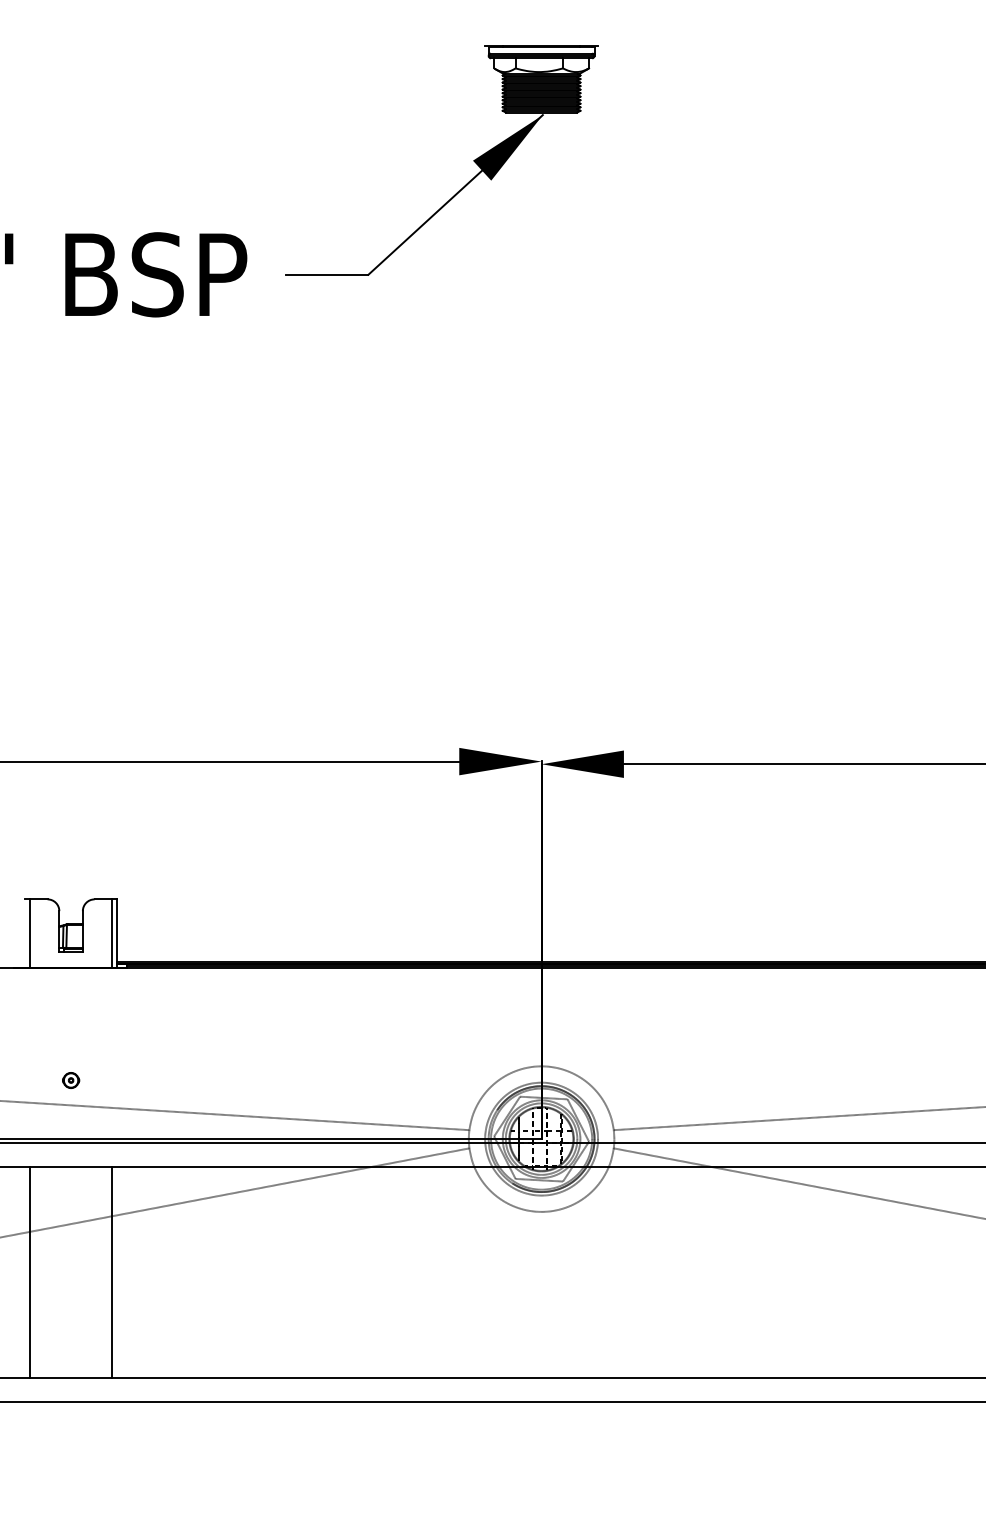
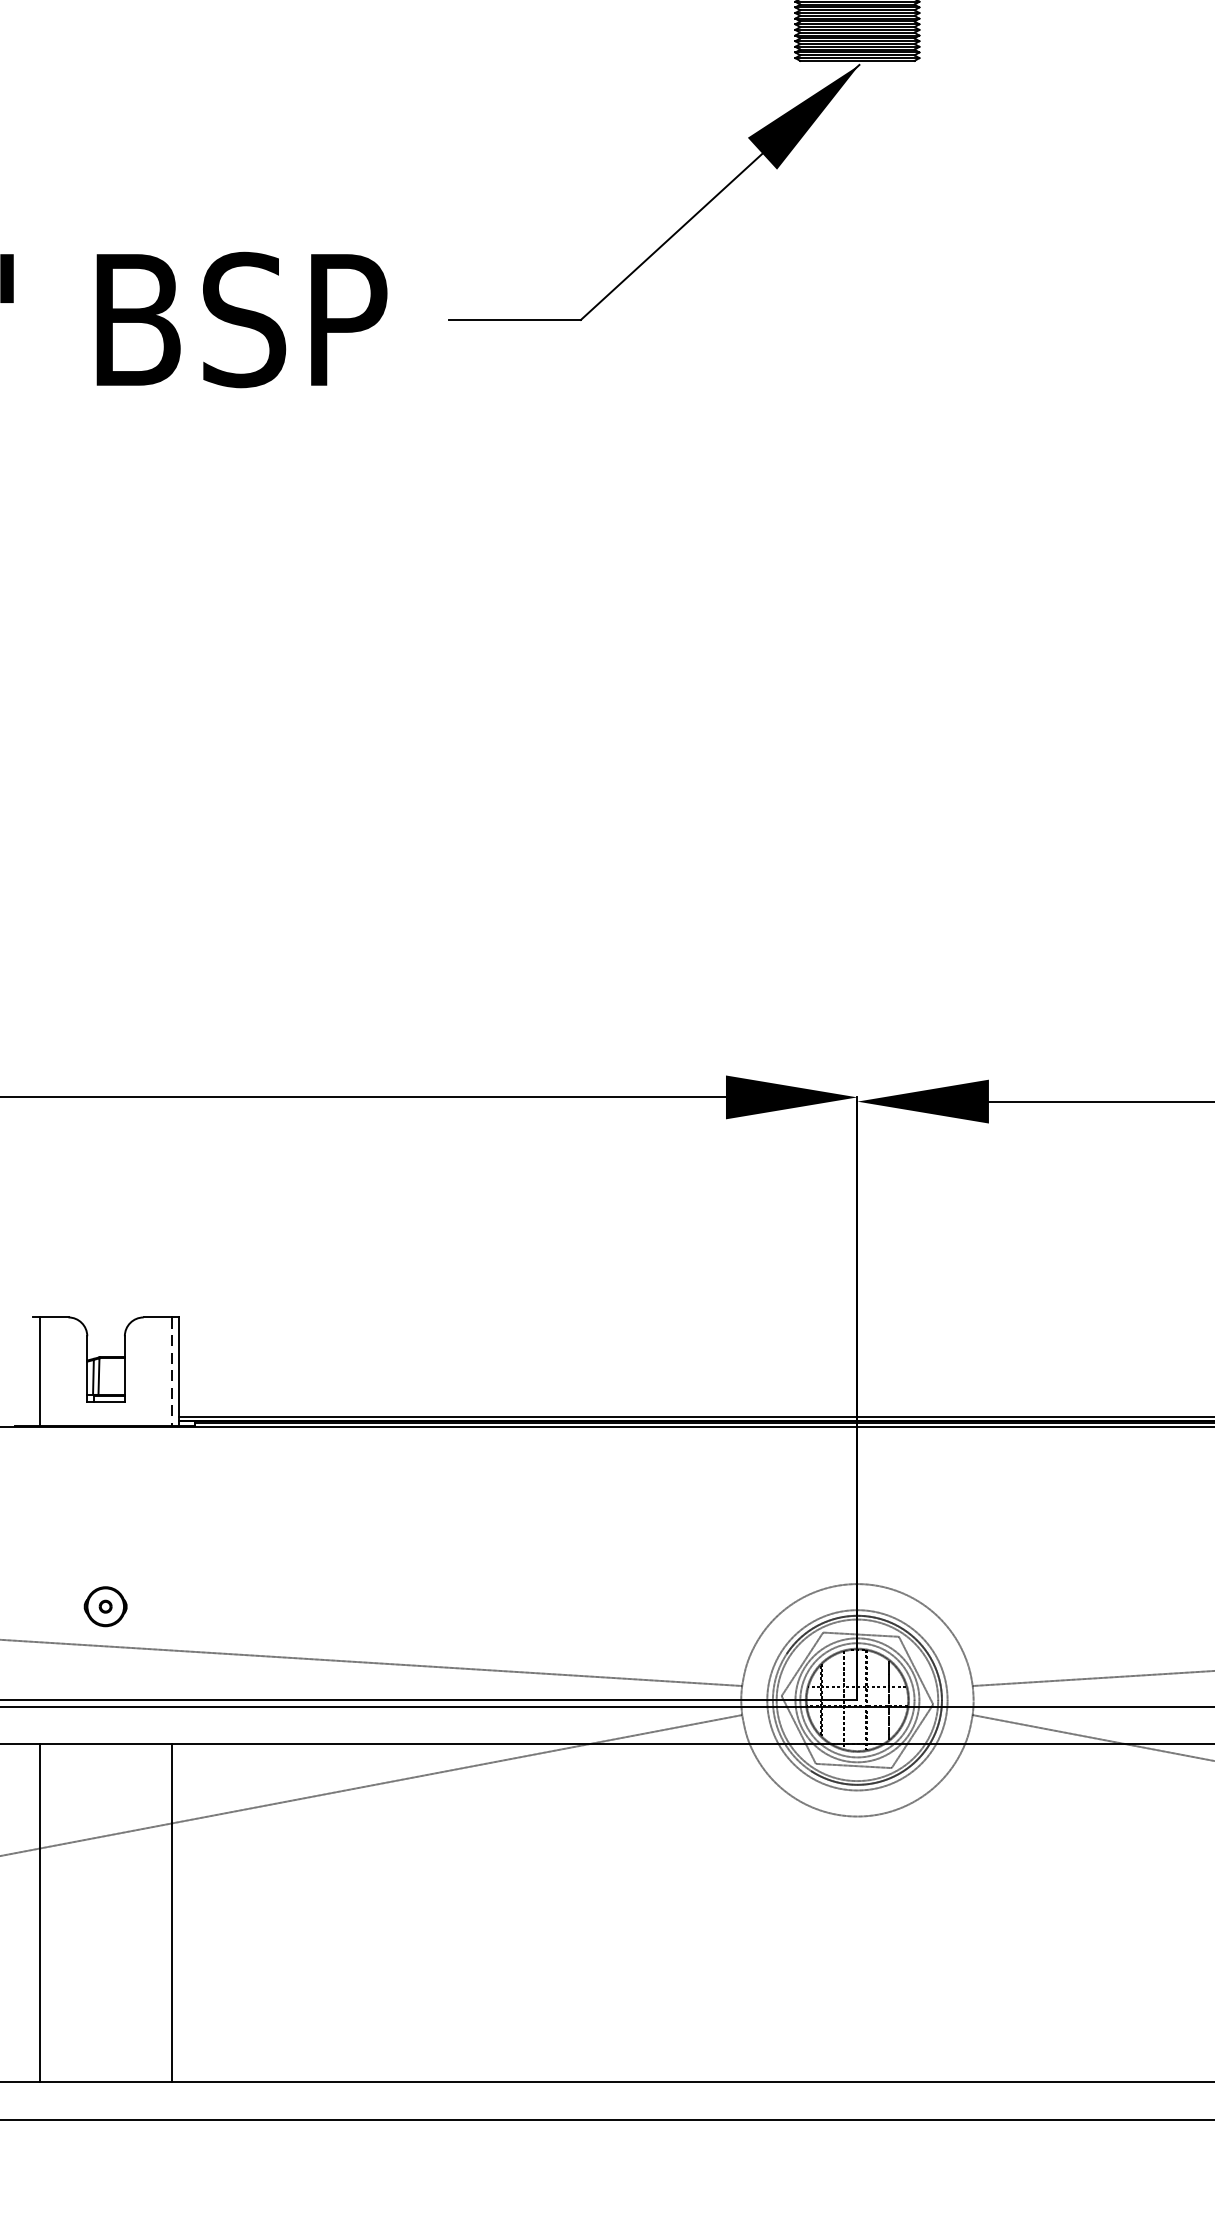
line: (112, 934) -> (172, 1373), solid -> dashed
part: (71, 1080) -> (106, 1606), size x1.6

